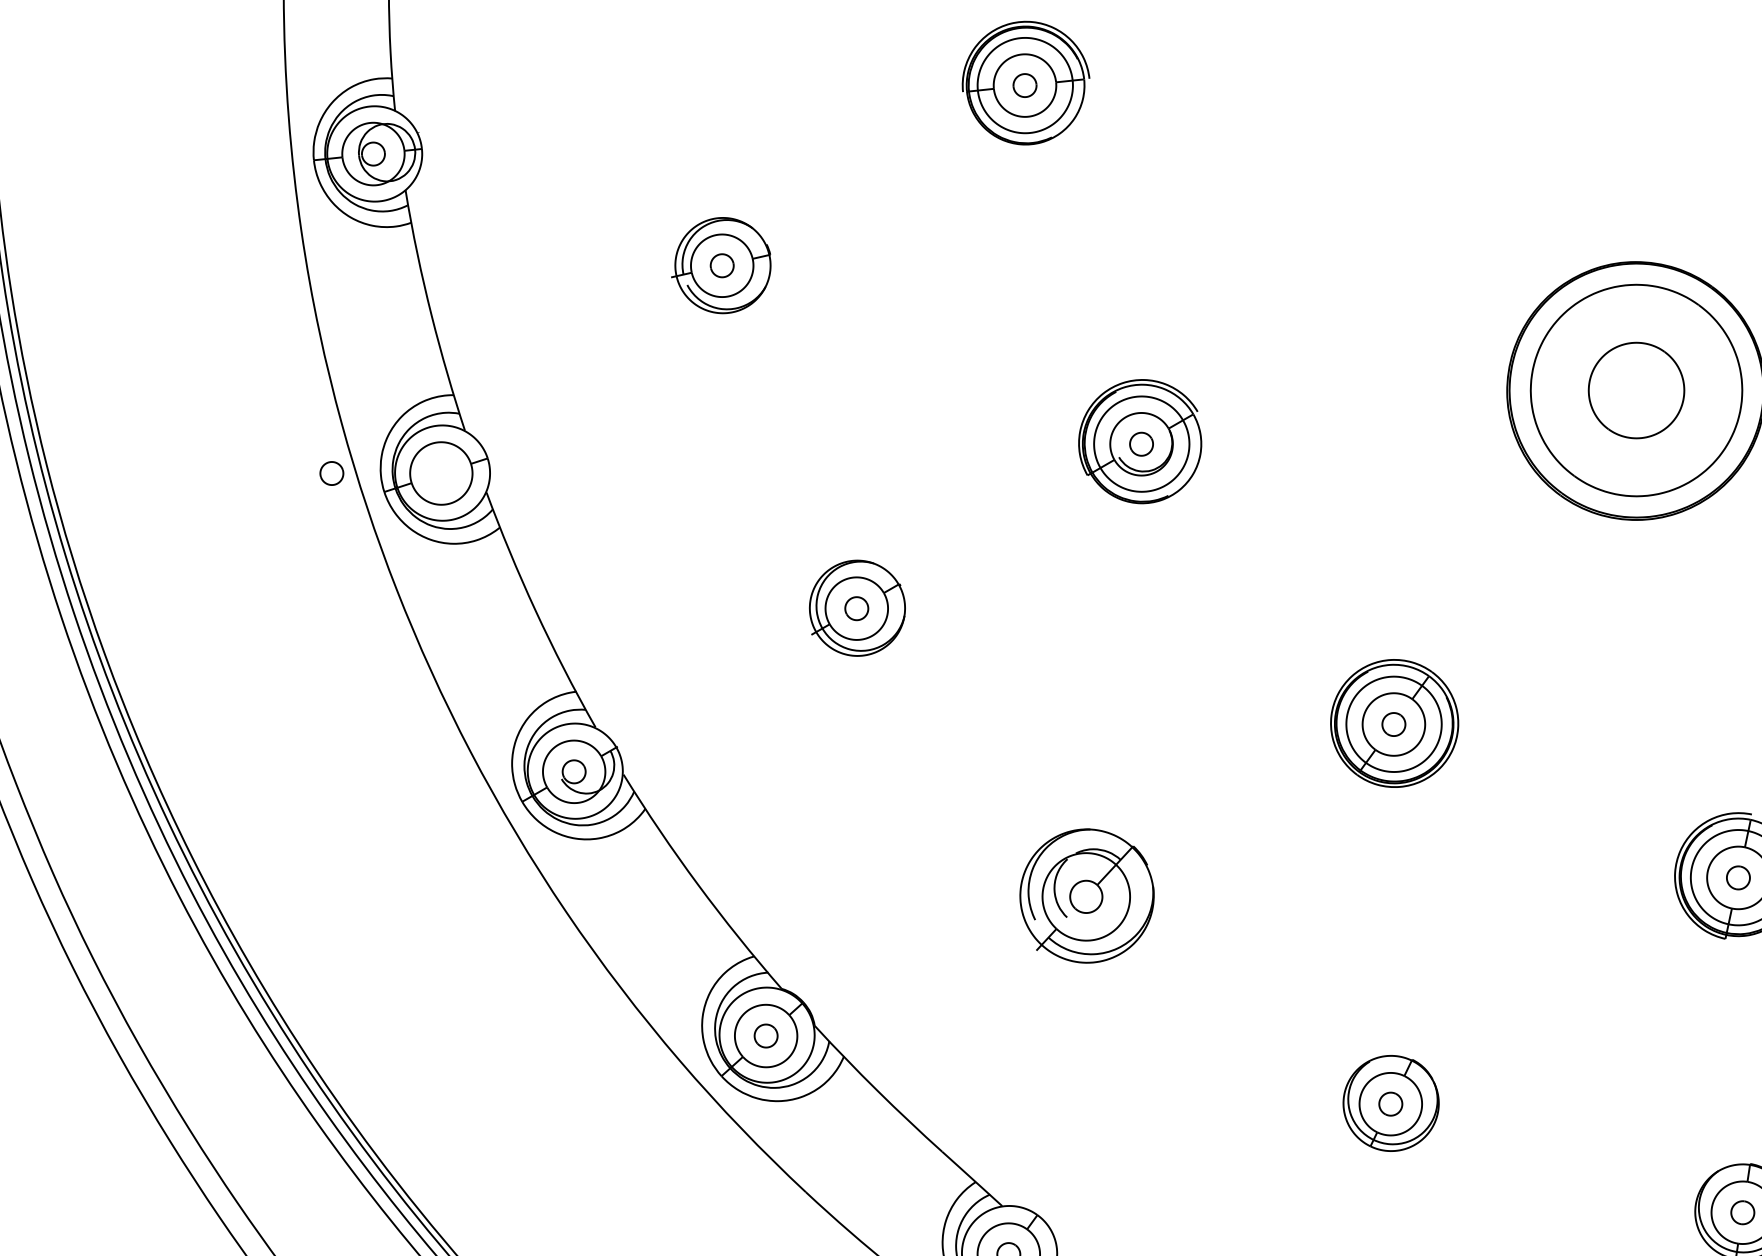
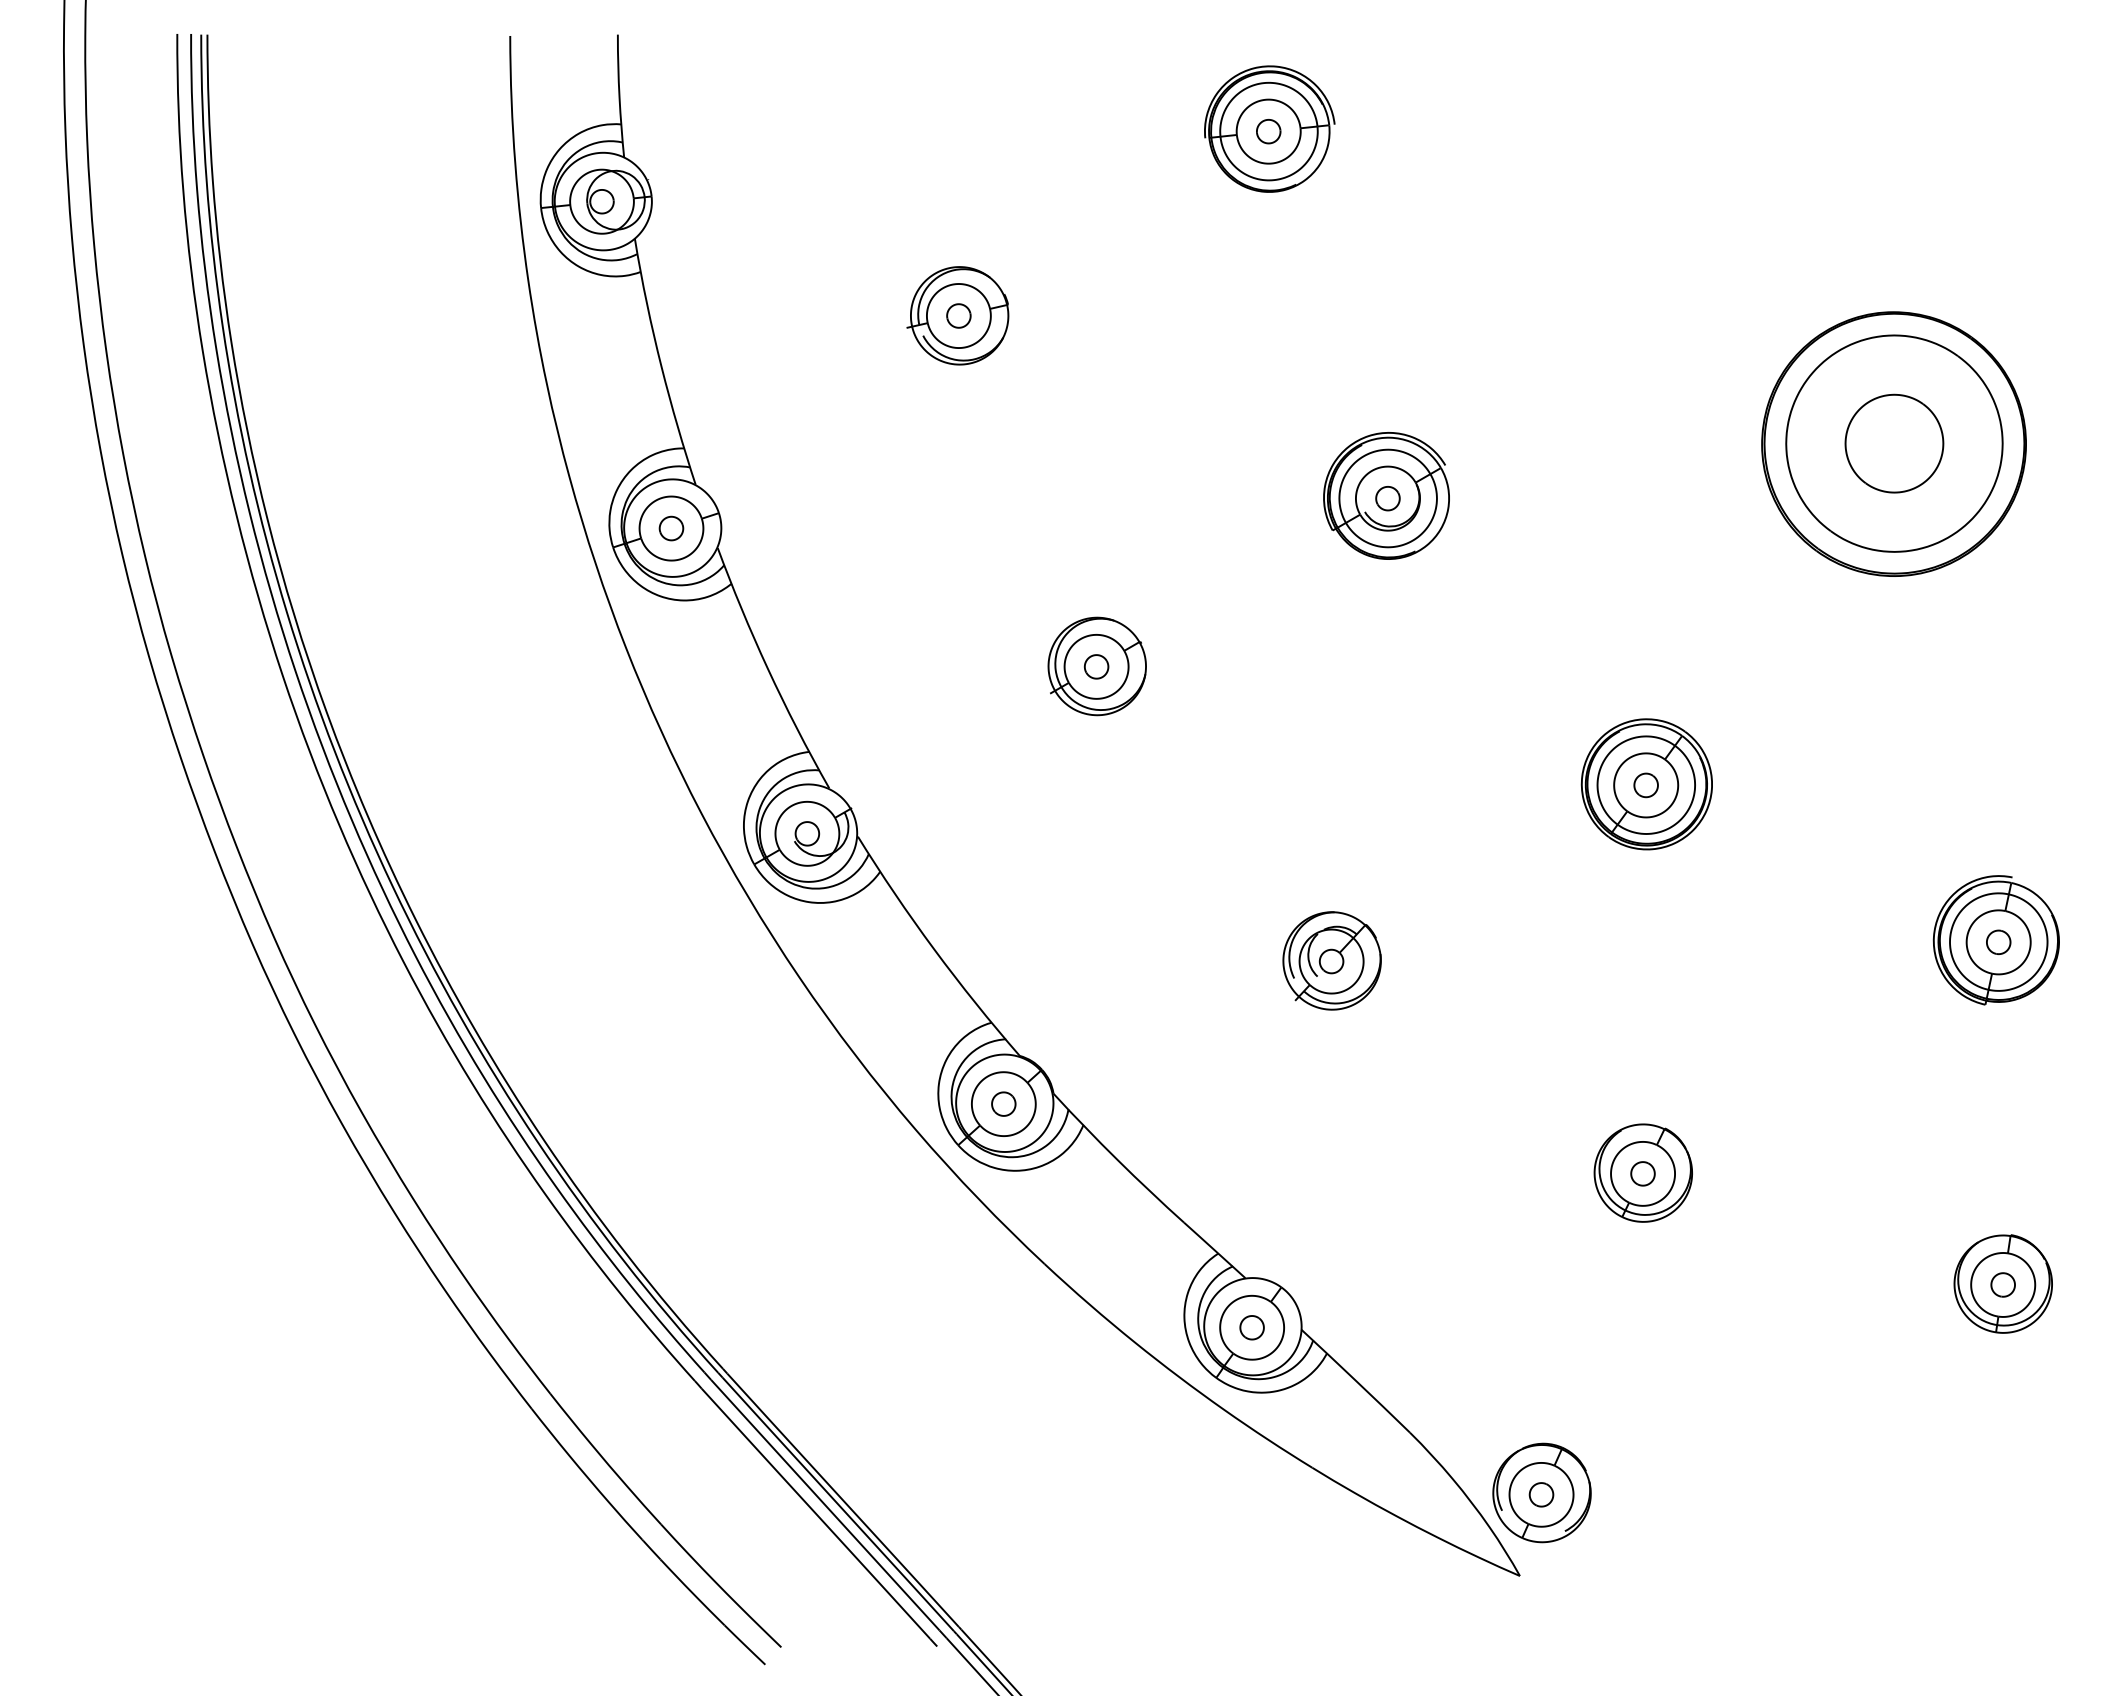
part: (331, 473) -> (671, 528), moved
part: (1086, 895) -> (1331, 960), size x0.71

